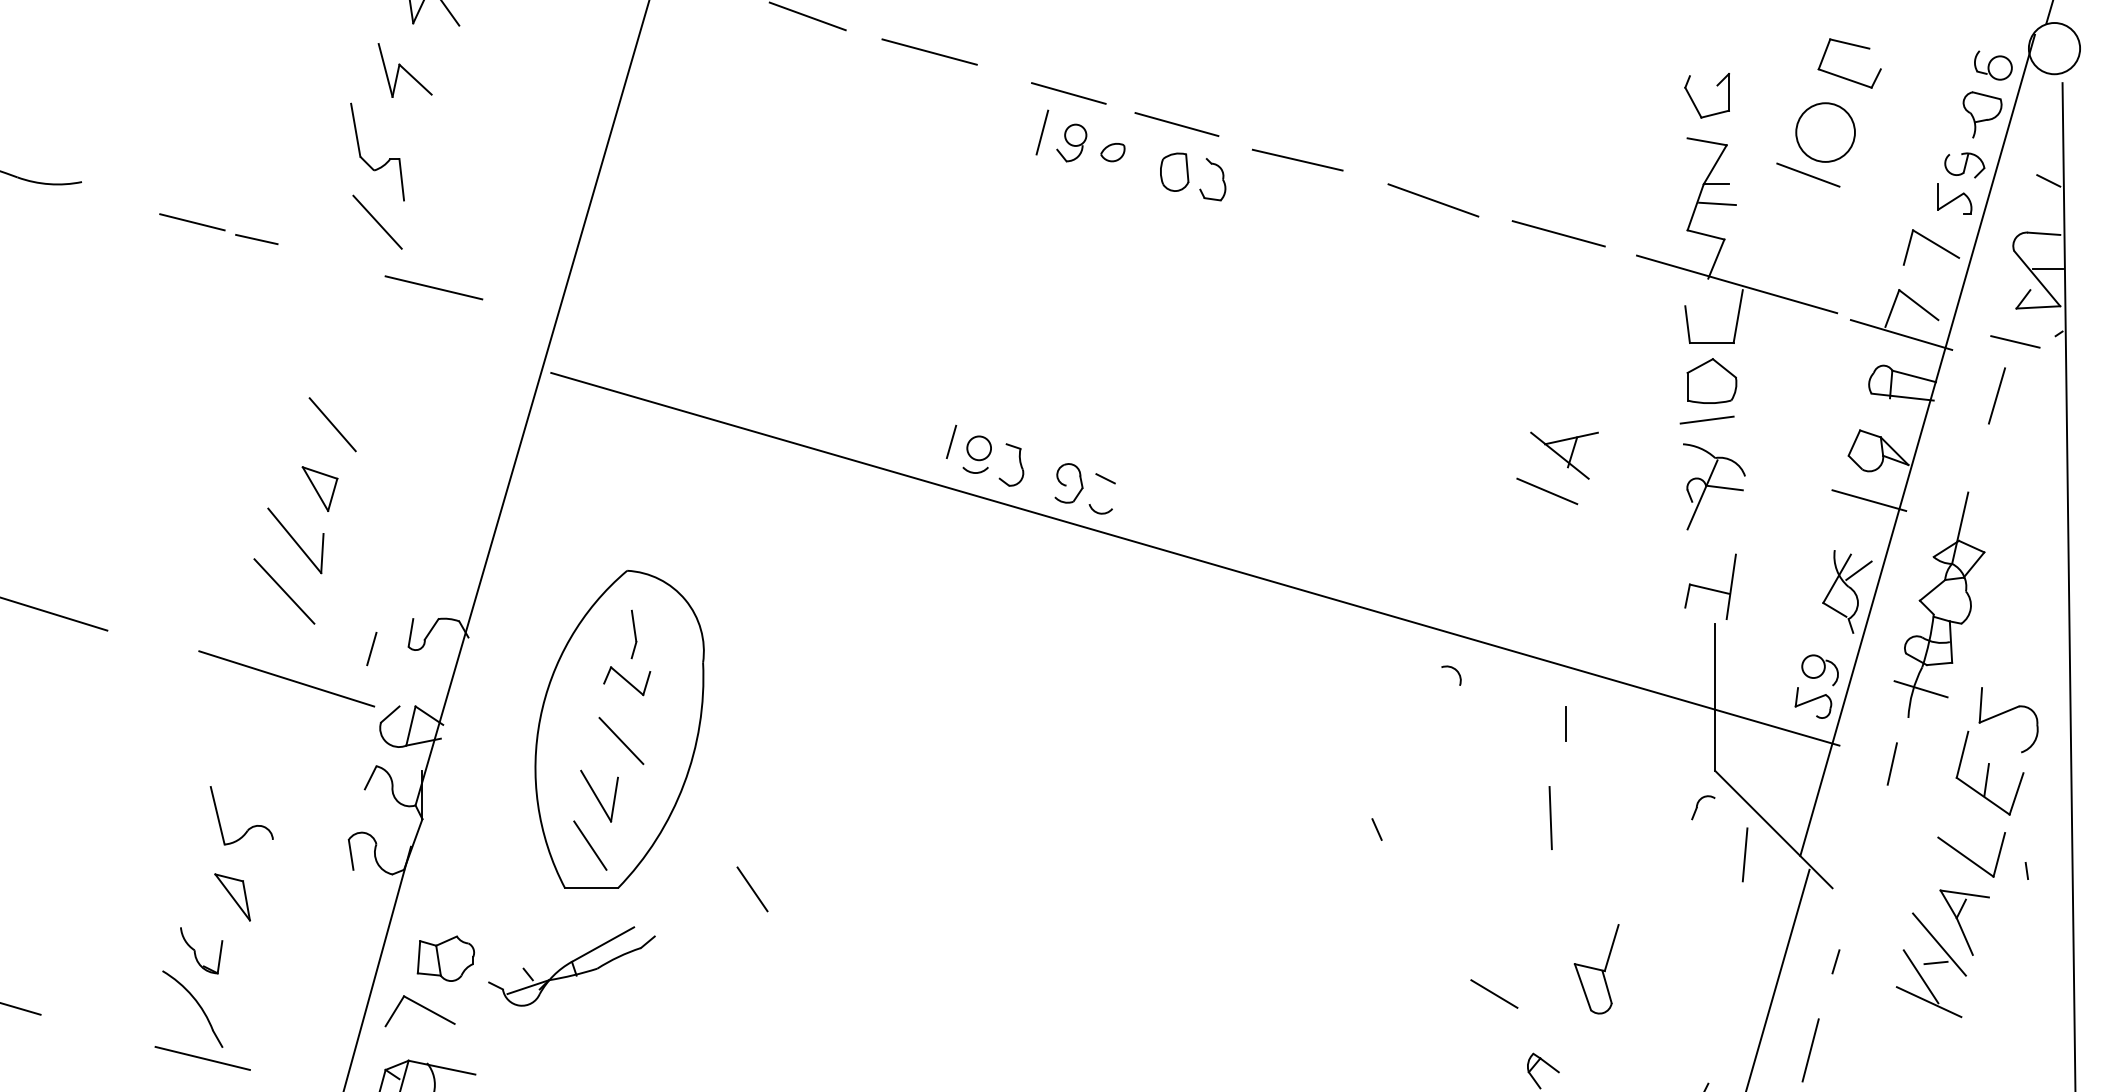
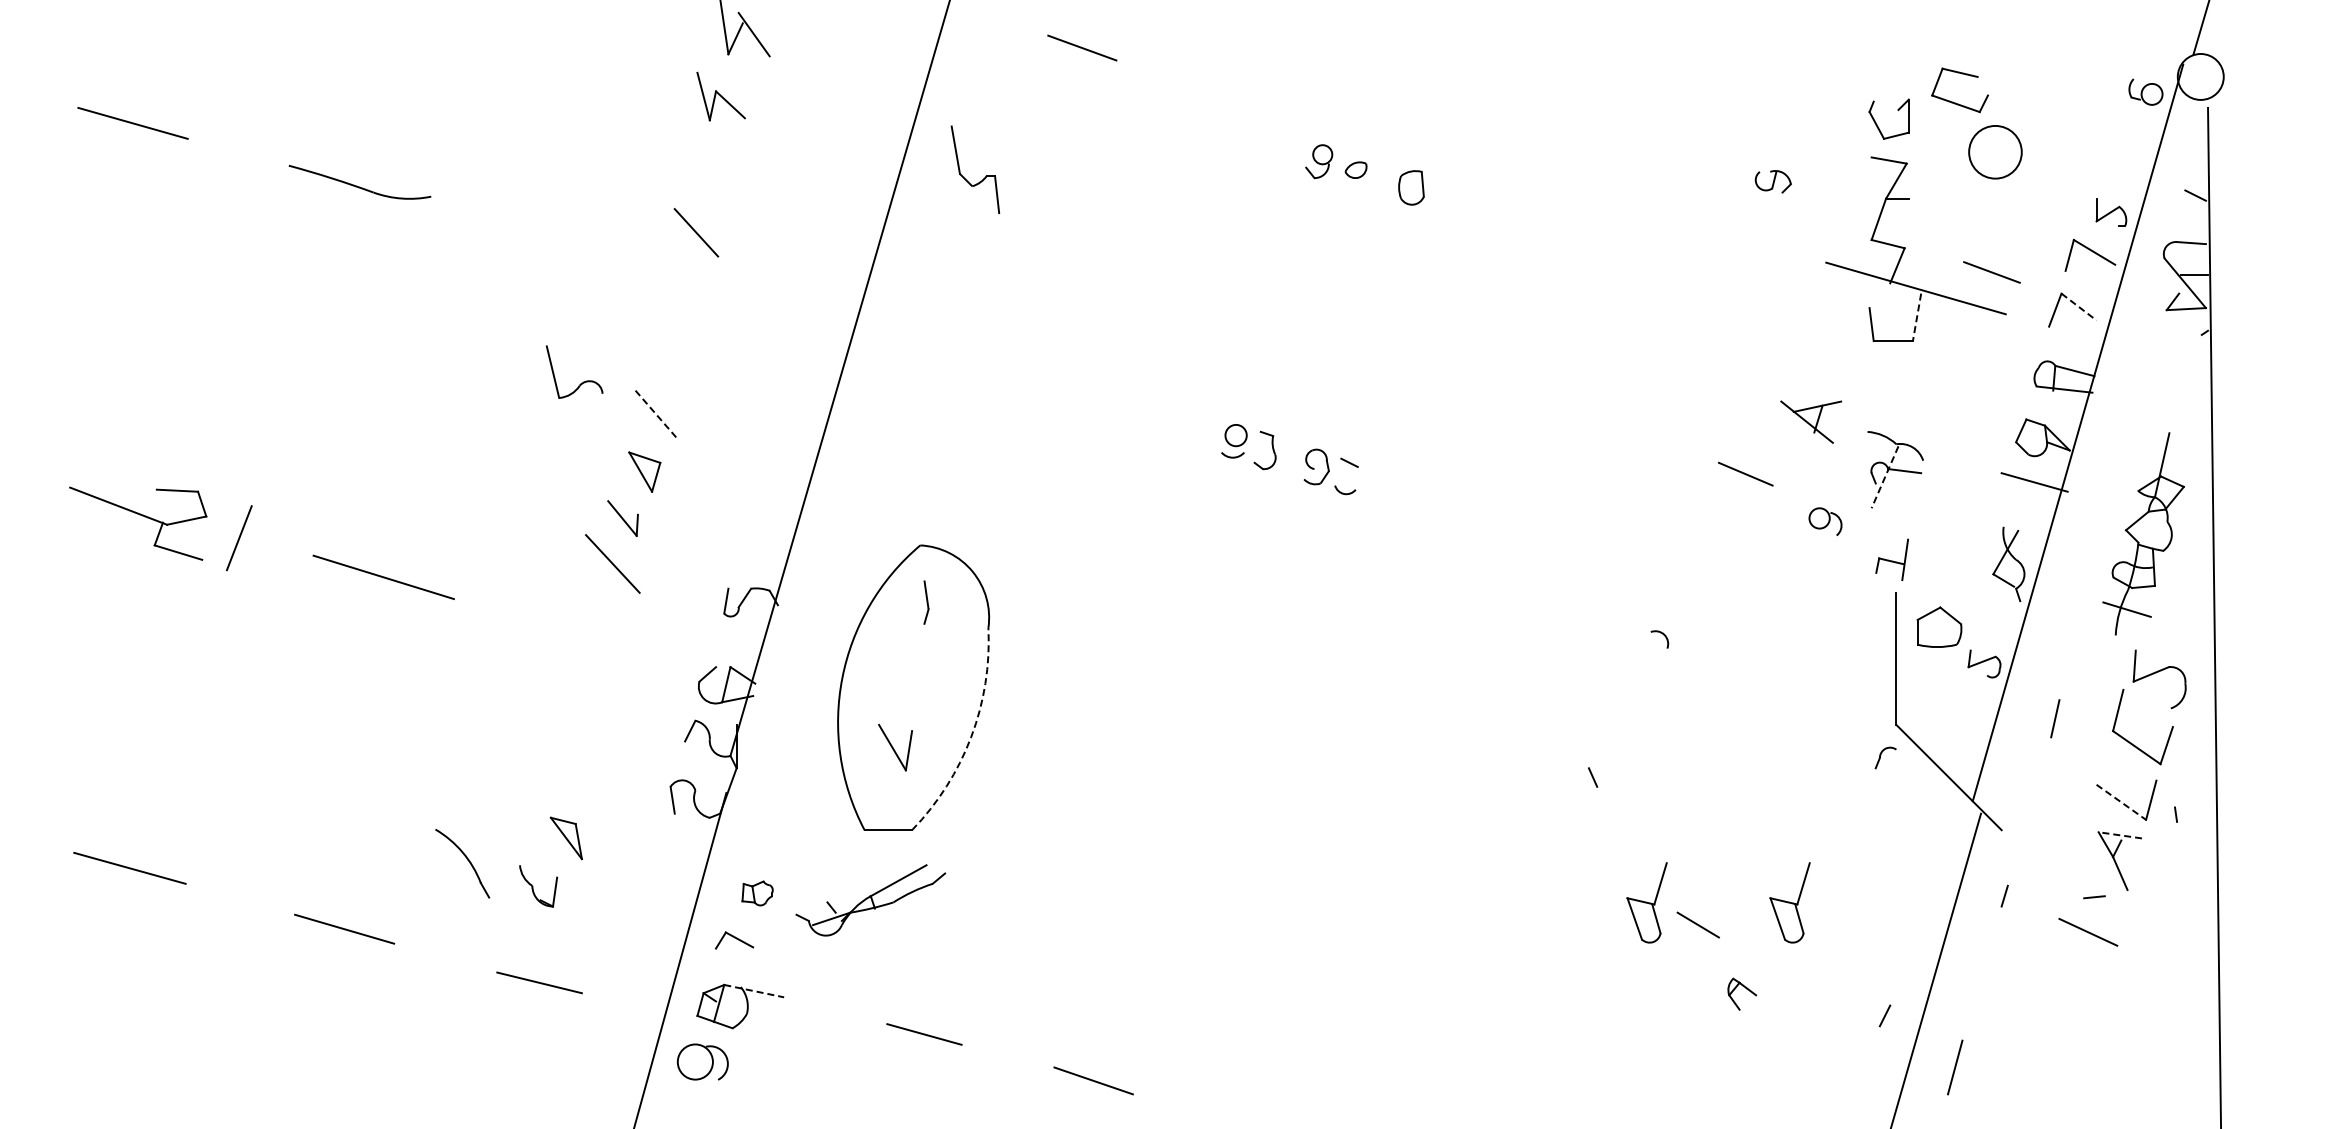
line: (929, 51) -> (1191, 79), removed
part: (1844, 77) -> (1955, 102), moved
line: (1068, 92) -> (1316, 116), removed
part: (1982, 114) -> (2136, 136), removed
line: (1176, 123) -> (1413, 144), removed
line: (1042, 131) -> (1292, 151), removed
line: (1297, 159) -> (1521, 176), removed
part: (387, 160) -> (984, 177), moved
part: (1963, 165) -> (1772, 181), moved
line: (1807, 175) -> (1991, 272), moved
part: (1222, 179) -> (1454, 194), removed
line: (1433, 199) -> (1643, 212), removed
line: (1716, 204) -> (1897, 216), removed
line: (192, 221) -> (530, 232), removed
line: (1558, 233) -> (1755, 242), removed
line: (256, 239) -> (587, 248), removed
line: (433, 287) -> (746, 291), removed
line: (1919, 305) -> (2079, 307), solid -> dashed
line: (1737, 316) -> (1916, 317), solid -> dashed
line: (1901, 334) -> (2063, 333), removed
line: (2015, 341) -> (2165, 339), removed
part: (1711, 380) -> (1939, 626), moved
line: (1997, 395) -> (2149, 388), removed
line: (1706, 420) -> (1888, 410), removed
line: (333, 424) -> (656, 414), solid -> dashed
line: (951, 441) -> (1211, 429), removed
part: (1564, 454) -> (1811, 421), moved
line: (1703, 495) -> (1885, 477), solid -> dashed
part: (295, 540) -> (622, 518), size x0.6
line: (1194, 558) -> (1429, 534), removed
line: (1859, 570) -> (2025, 545), removed
part: (1709, 586) -> (1891, 559), size x0.7
part: (1939, 604) -> (2143, 533), moved
line: (372, 648) -> (691, 615), removed
part: (1820, 670) -> (1825, 521), moved
line: (286, 679) -> (614, 642), removed
part: (626, 680) -> (919, 643), removed
line: (1565, 723) -> (1762, 682), removed
line: (620, 740) -> (914, 697), removed
line: (1986, 779) -> (2139, 732), removed
arc: (684, 784) -> (971, 737), solid -> dashed
line: (1550, 818) -> (1748, 767), removed
part: (249, 827) -> (581, 382), moved
line: (589, 845) -> (886, 791), removed
line: (1745, 854) -> (1923, 799), removed
line: (1966, 857) -> (2121, 802), solid -> dashed
line: (752, 888) -> (1032, 830), removed
line: (1965, 894) -> (2120, 835), solid -> dashed
line: (1939, 944) -> (2097, 880), removed
part: (445, 958) -> (757, 893), size x0.6
part: (1436, 968) -> (1646, 902), added
line: (1920, 976) -> (2080, 909), removed
part: (192, 1008) -> (462, 863), moved
part: (420, 1011) -> (734, 940), size x0.6
line: (1810, 1050) -> (1981, 975), removed
line: (442, 1068) -> (754, 991), solid -> dashed

